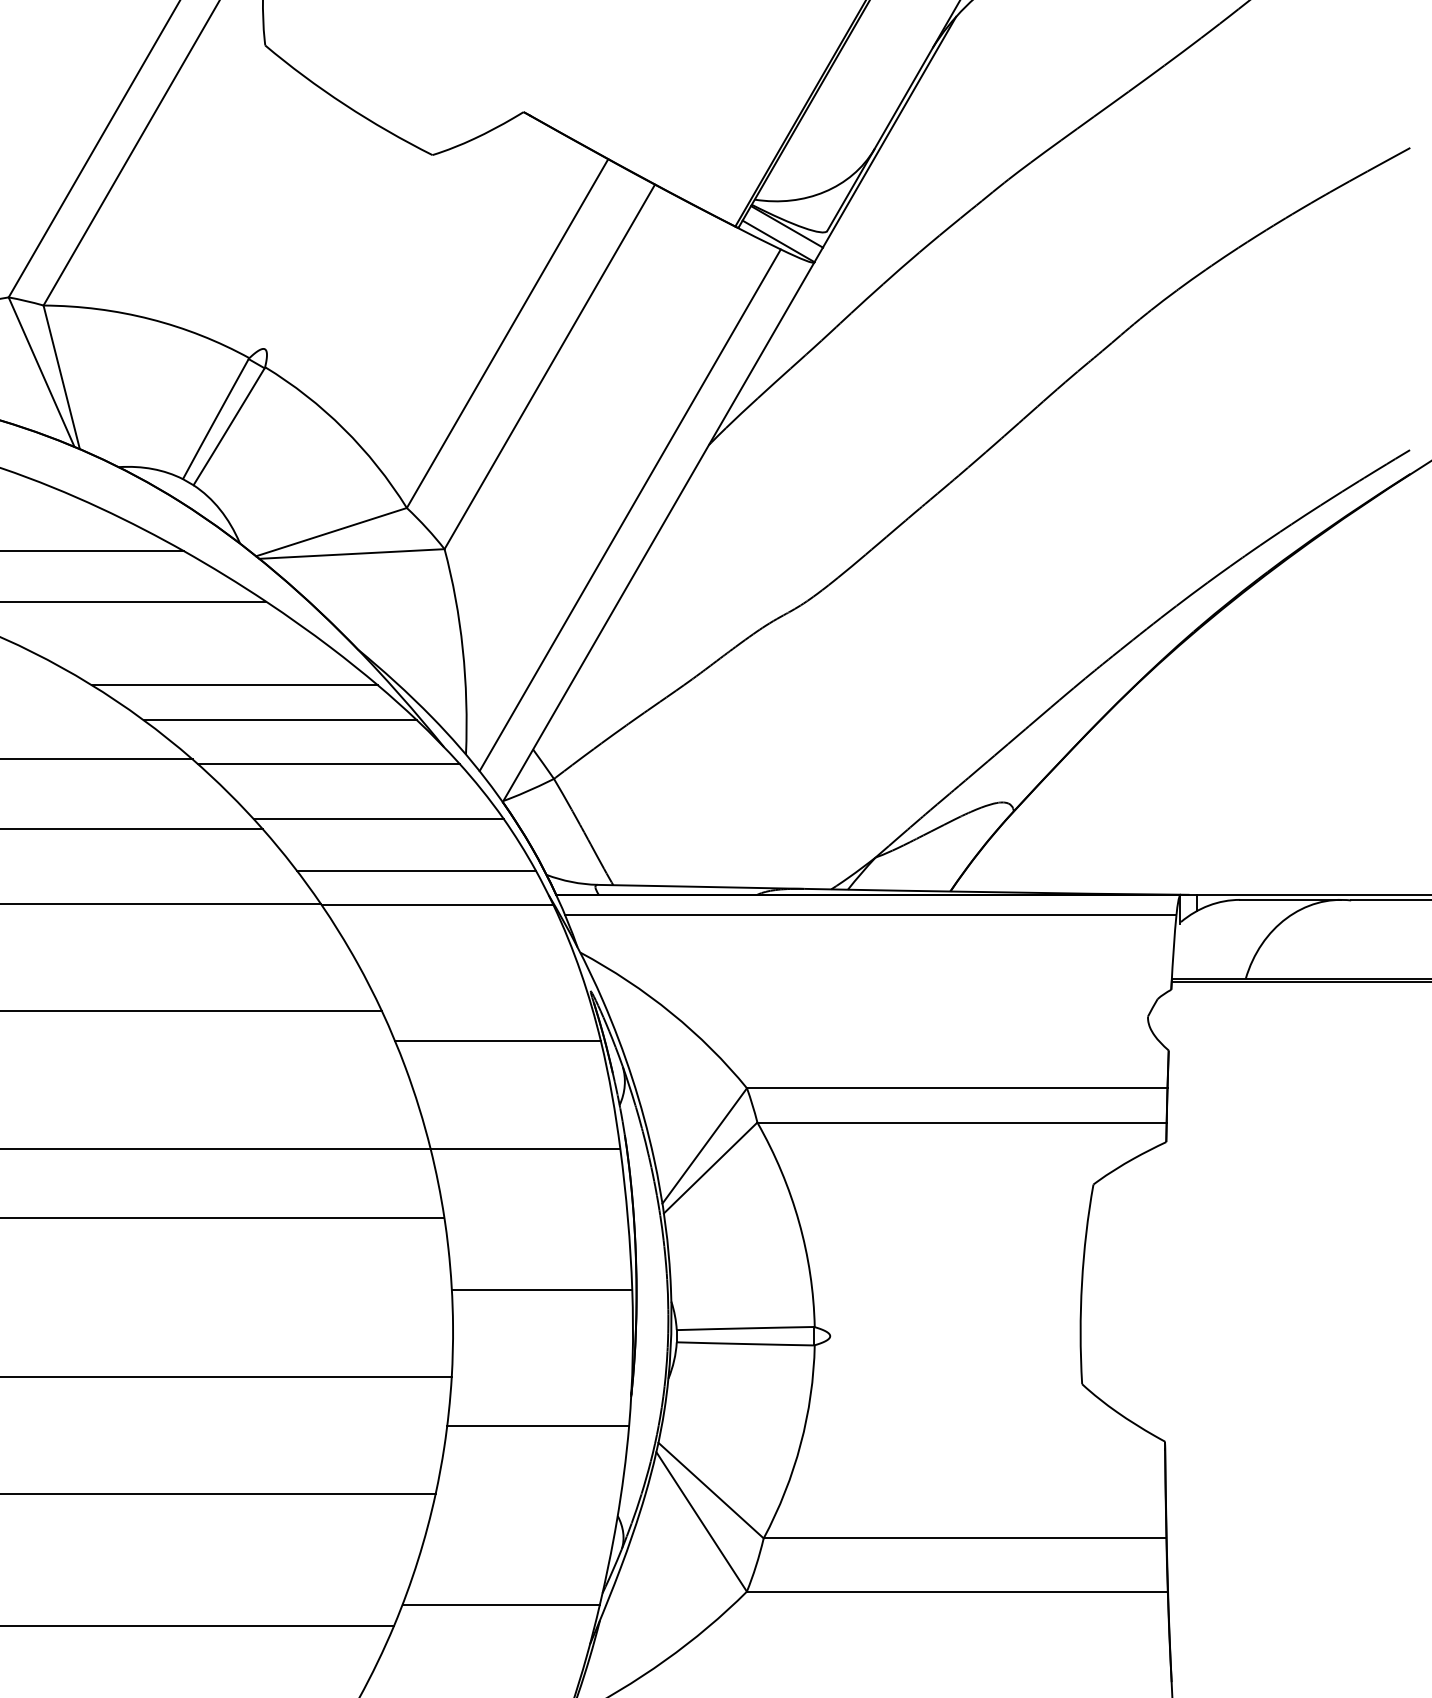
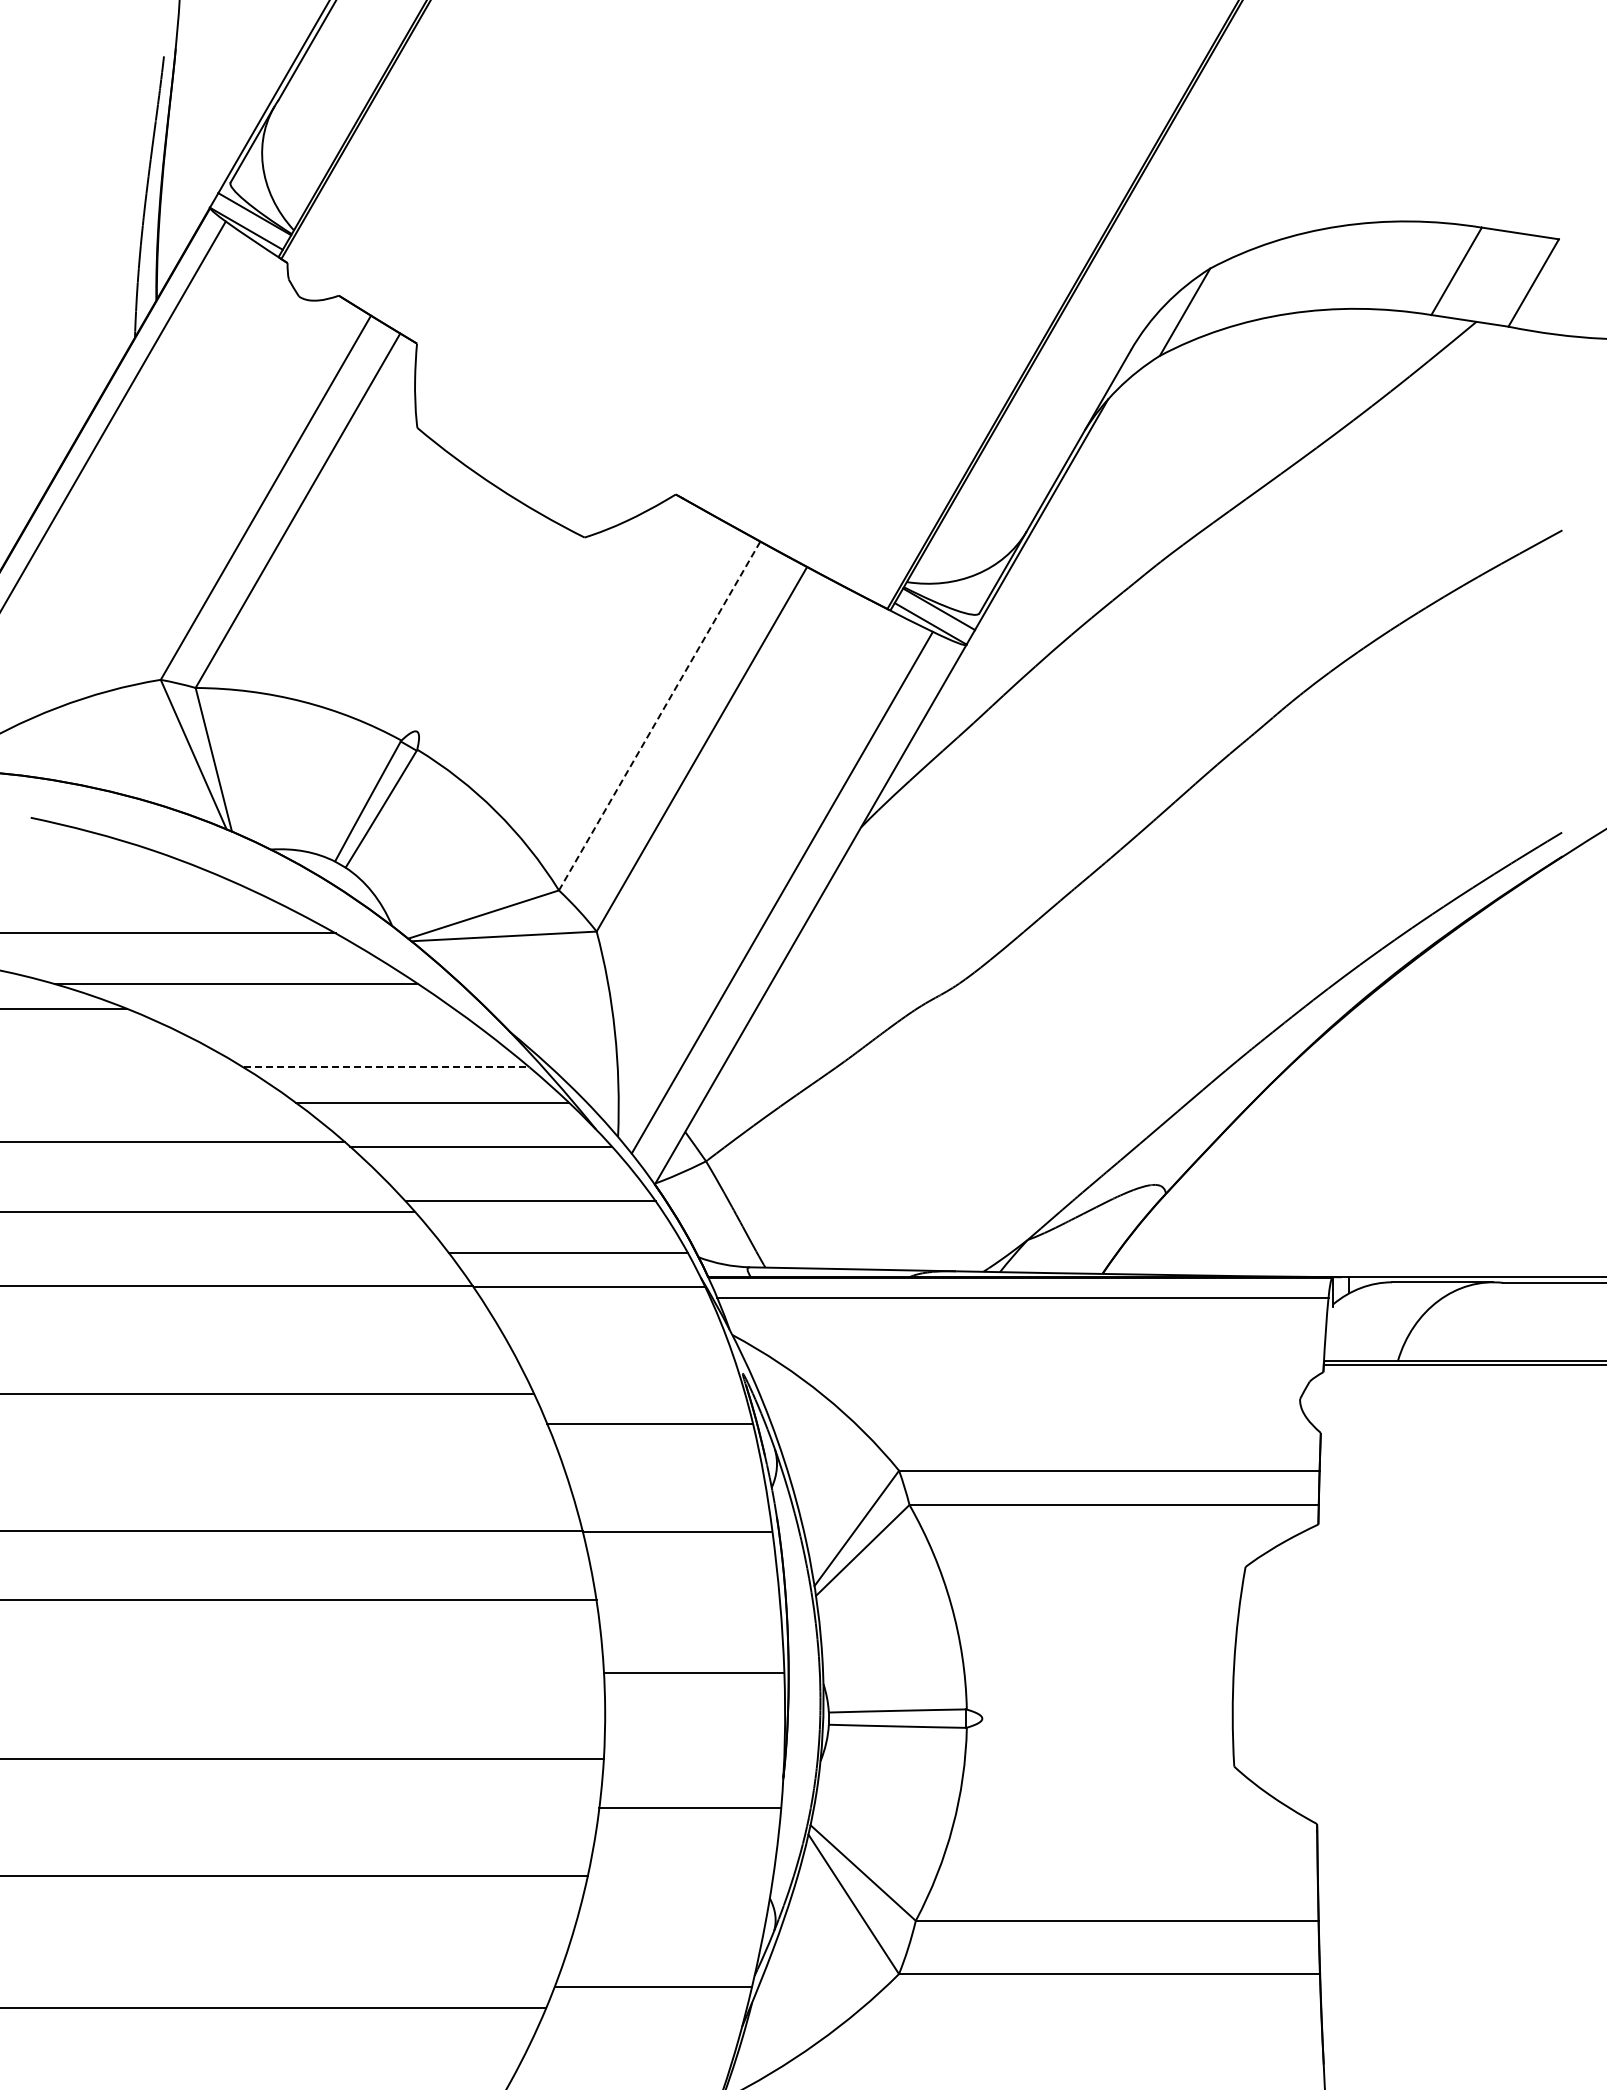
line: (507, 334) -> (659, 716), solid -> dashed
line: (234, 685) -> (386, 1067), solid -> dashed

